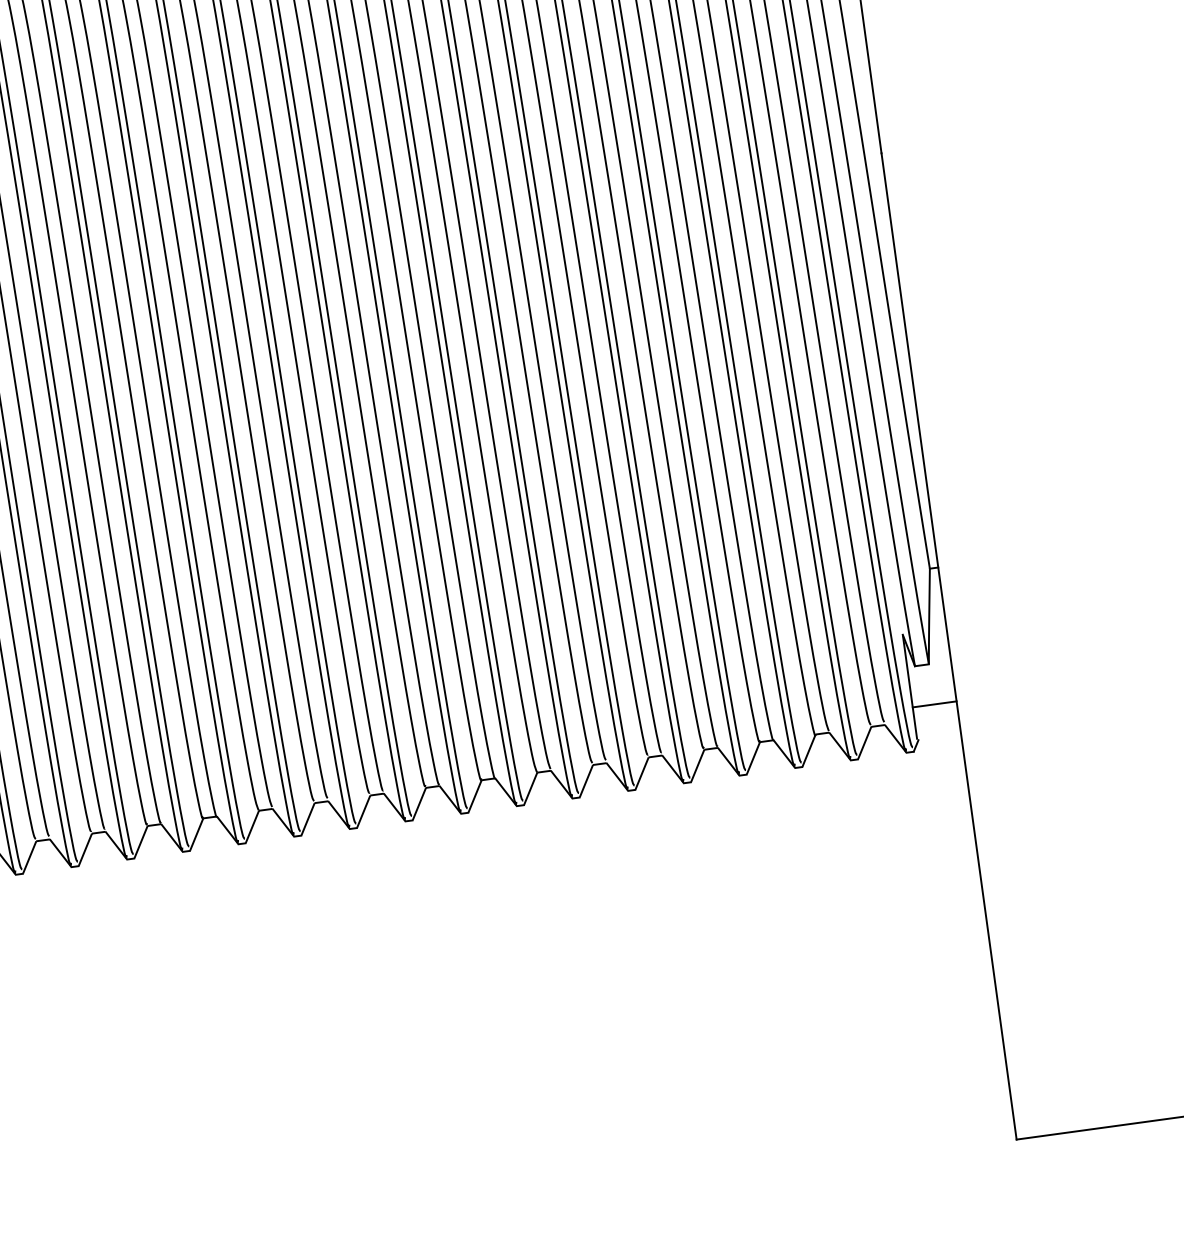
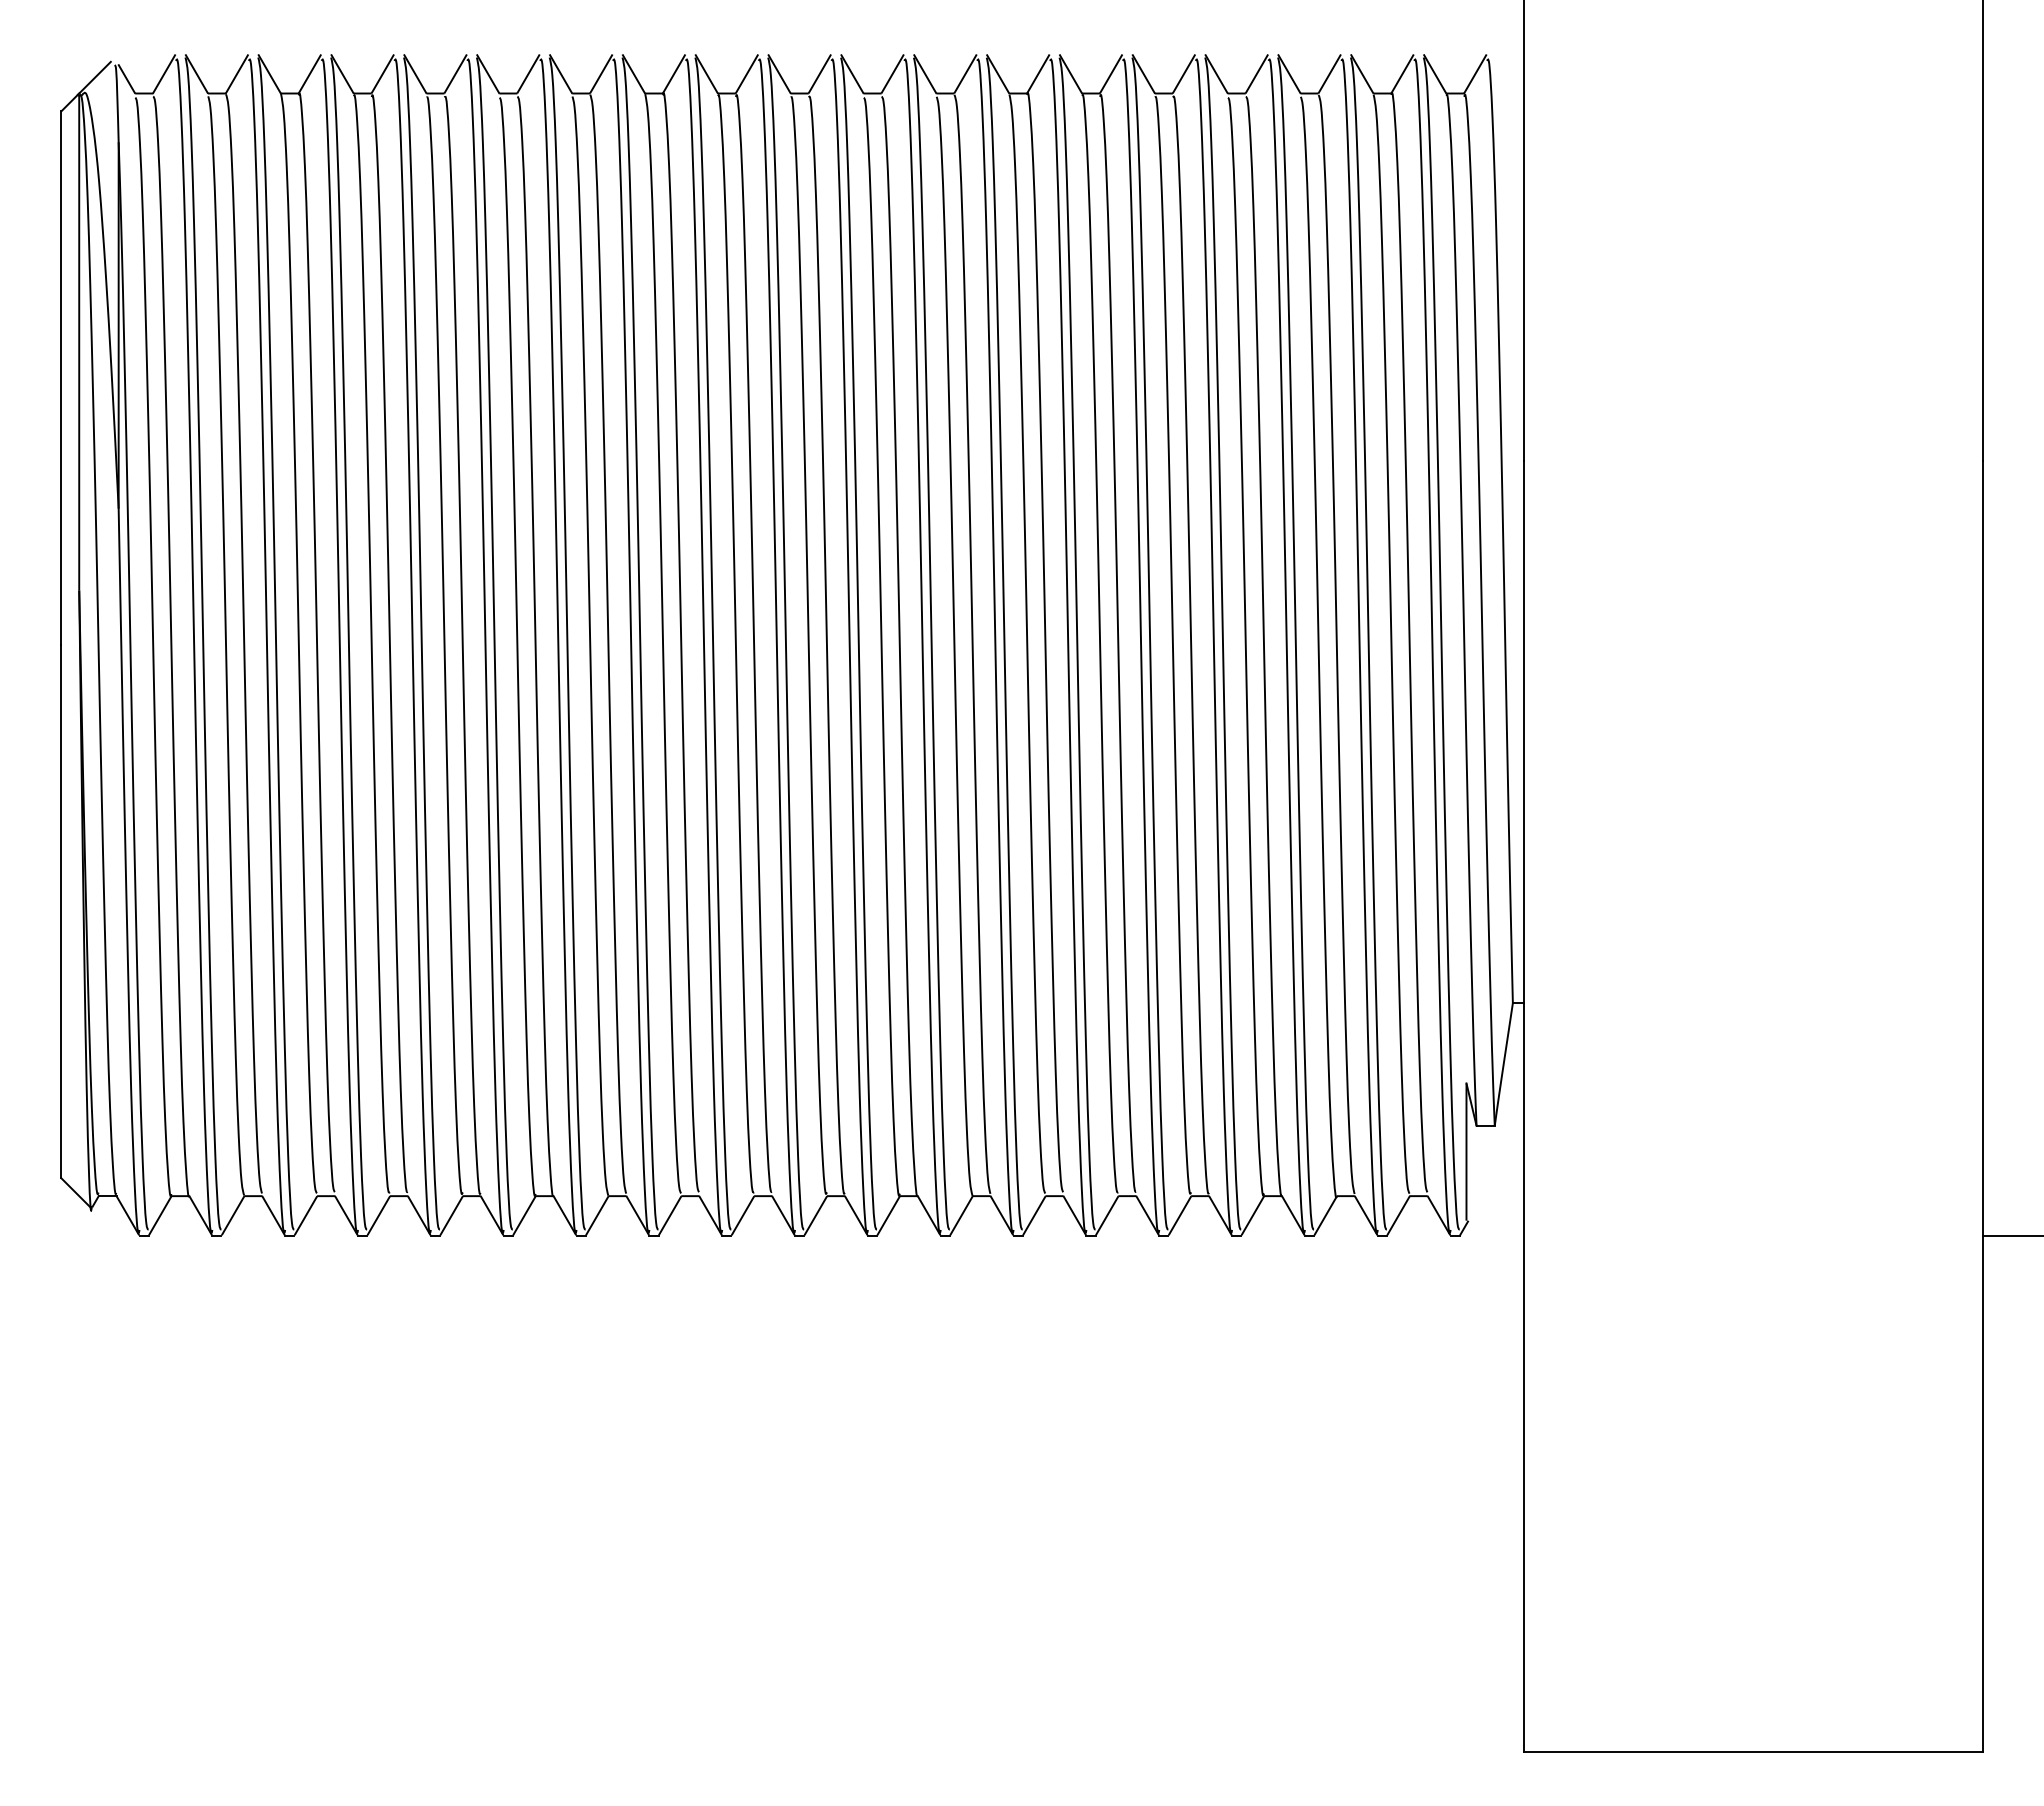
line: (934, 704) -> (1494, 1178), removed

